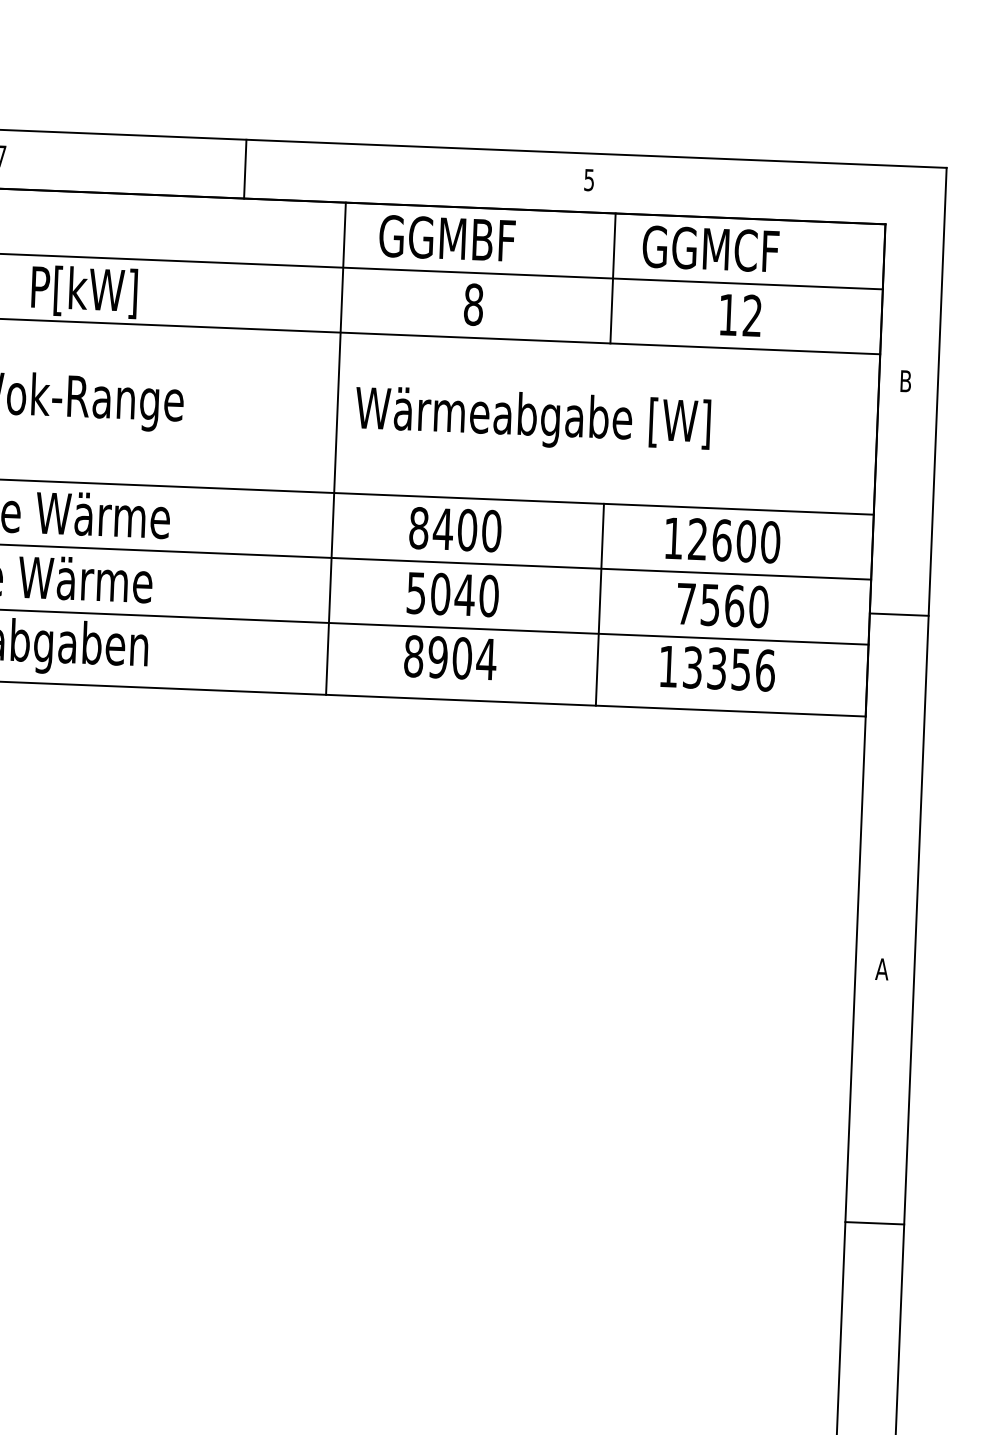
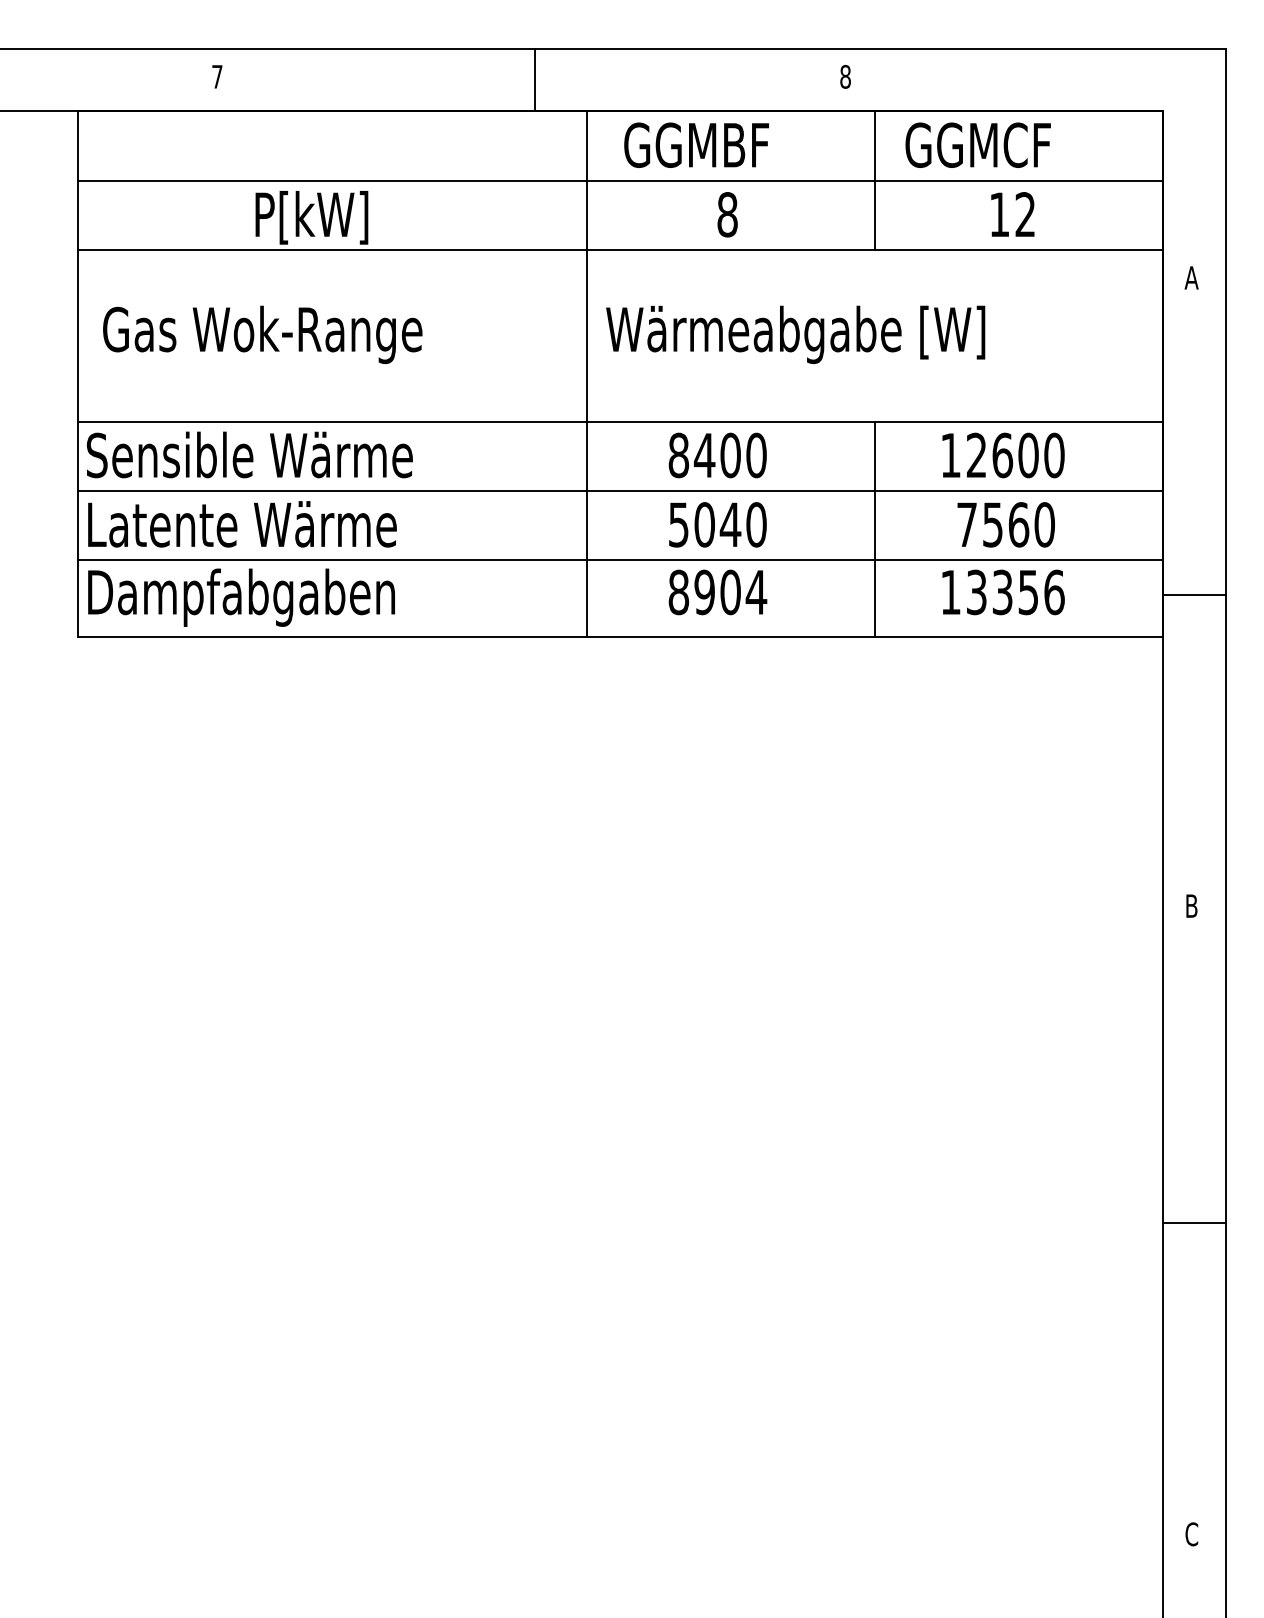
line: (245, 168) -> (535, 79), moved
text: (589, 179) -> (845, 76), 5 -> 8
text: (905, 380) -> (1191, 277), B -> A
line: (898, 615) -> (1194, 595), moved
text: (881, 968) -> (1191, 905), A -> B
line: (874, 1223) -> (1194, 1223), moved

